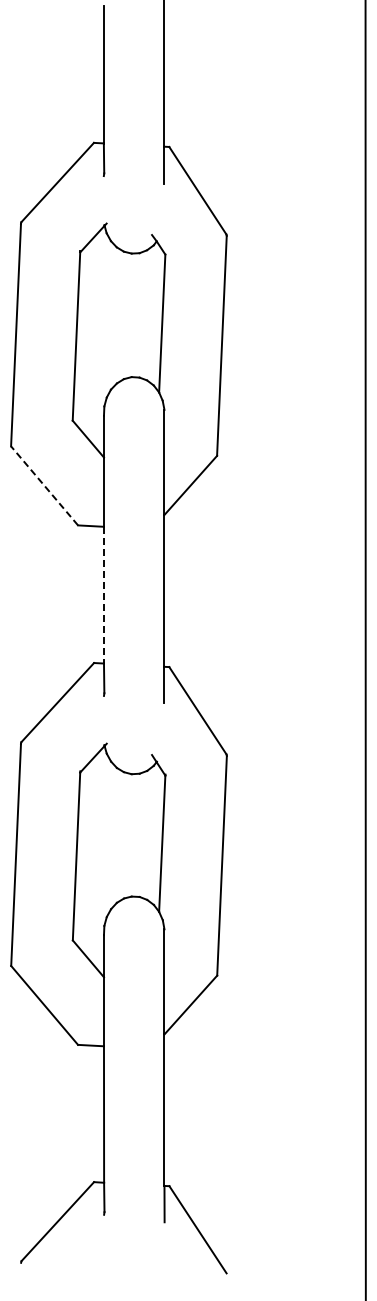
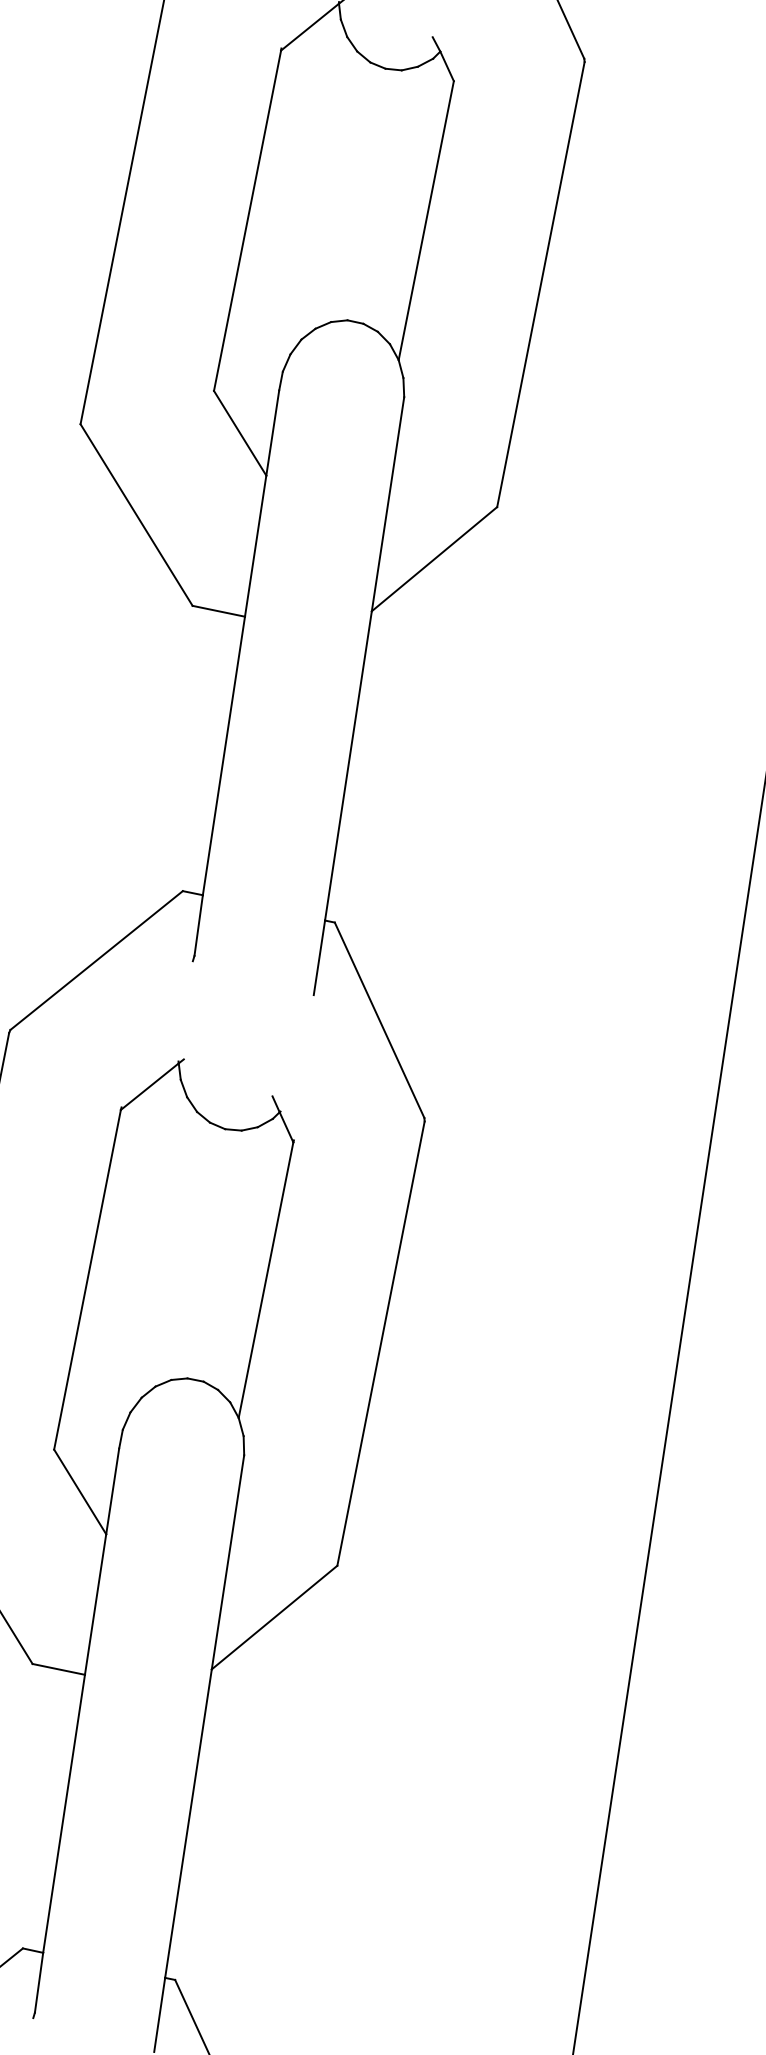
line: (44, 485) -> (136, 514), dashed -> solid
line: (103, 595) -> (222, 756), dashed -> solid

